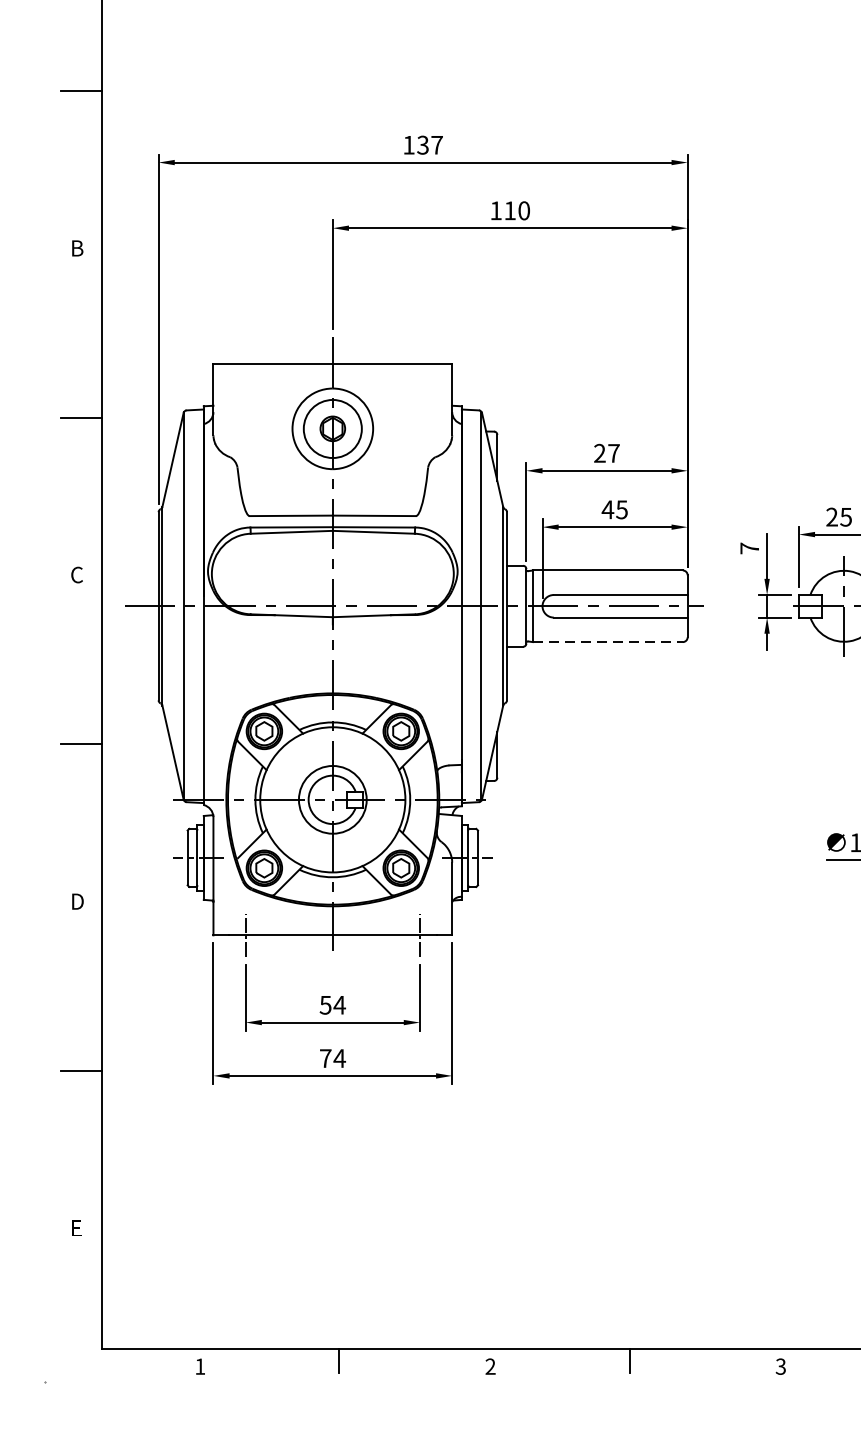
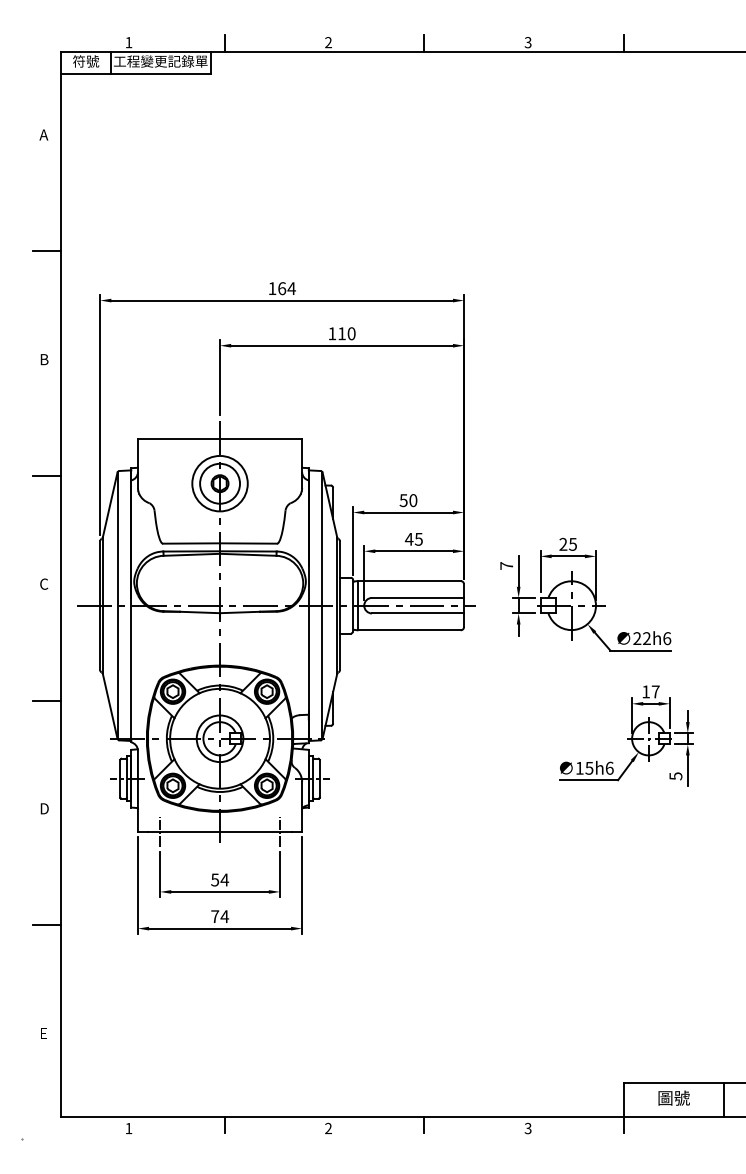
text: (429, 145) -> (286, 288), 137 -> 164
text: (606, 453) -> (408, 500), 27 -> 50
line: (608, 642) -> (409, 630), dashed -> solid

